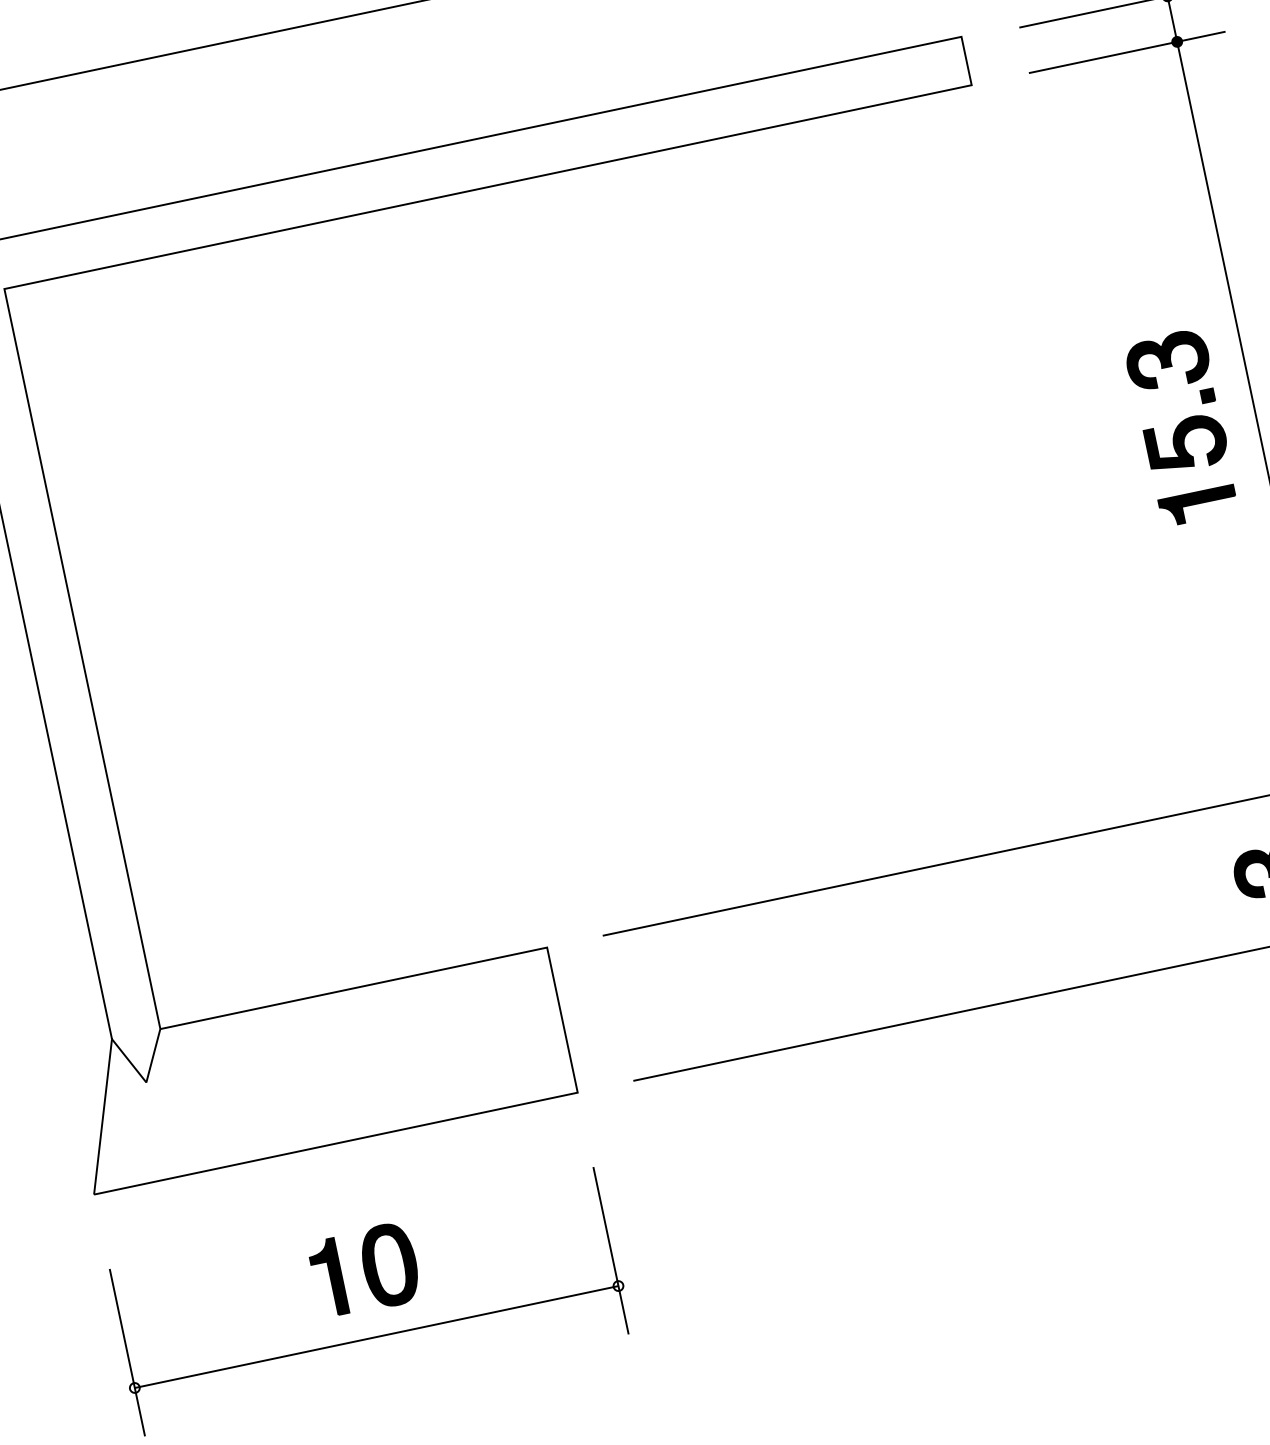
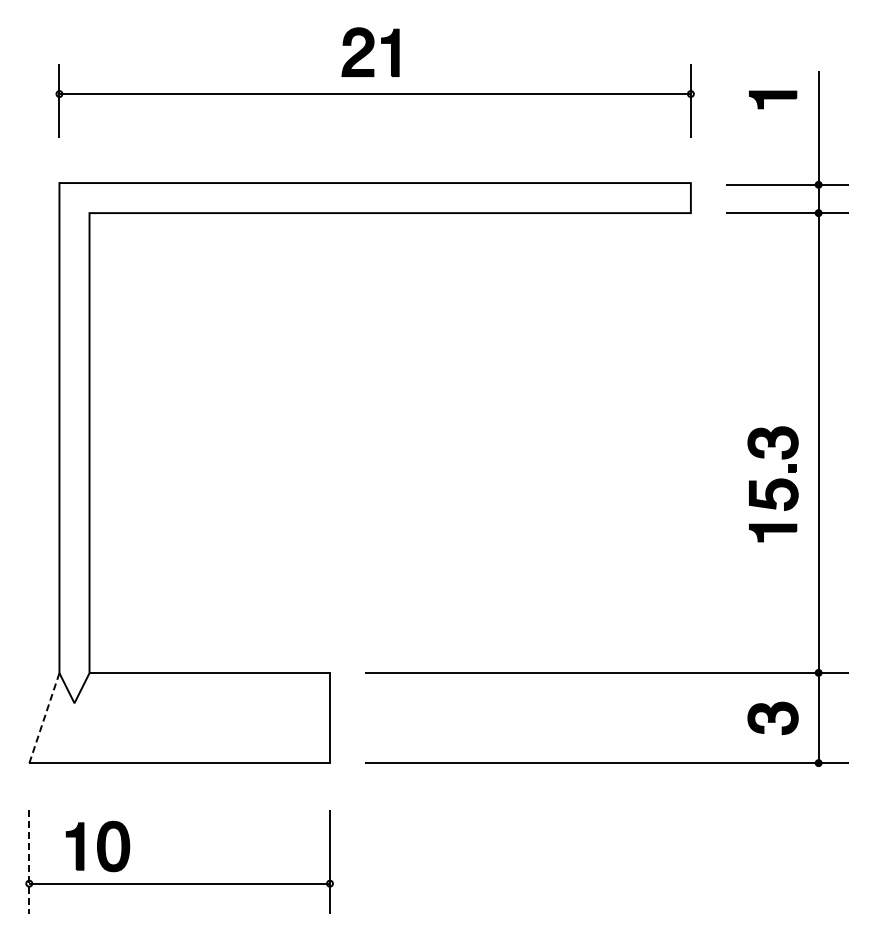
part: (1181, 428) -> (772, 484), moved
line: (103, 1117) -> (44, 718), solid -> dashed
part: (364, 1270) -> (97, 846), moved
line: (127, 1353) -> (29, 862), solid -> dashed

